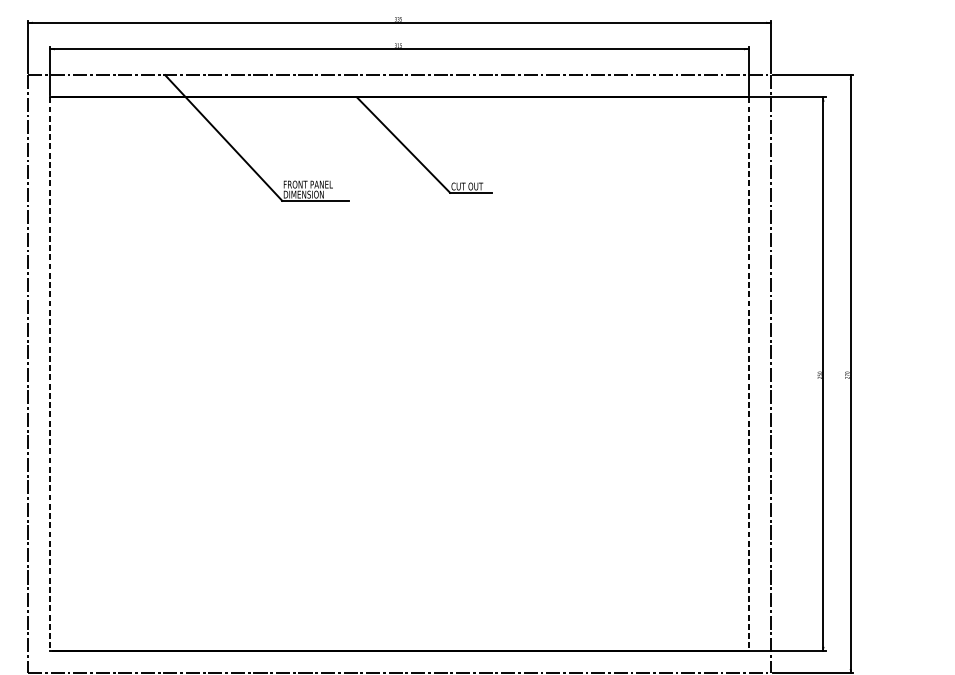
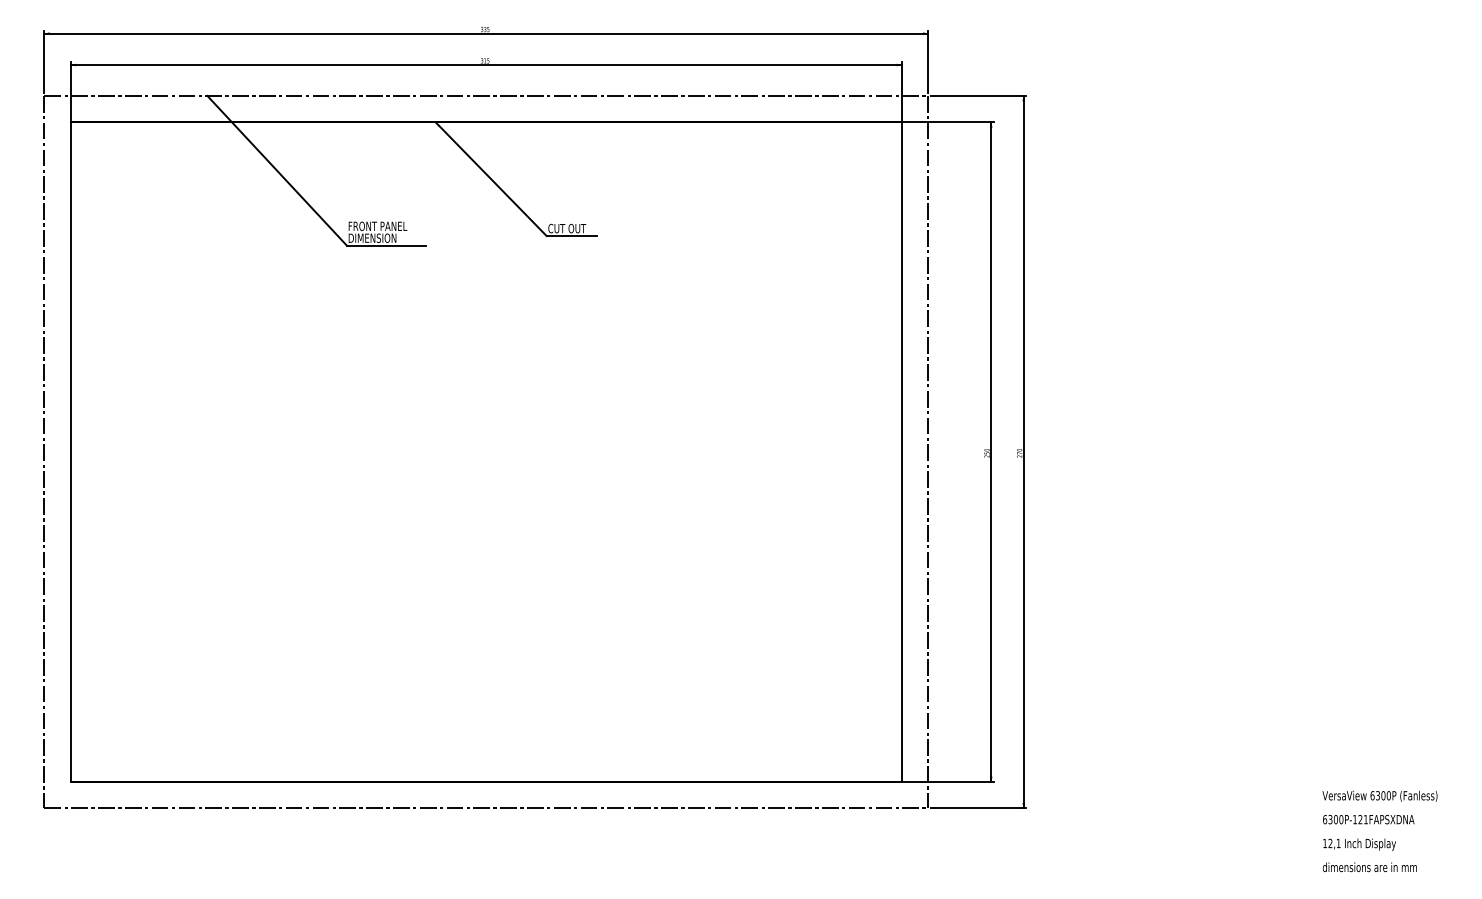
line: (50, 374) -> (70, 452), dashed -> solid
line: (748, 374) -> (902, 452), dashed -> solid

